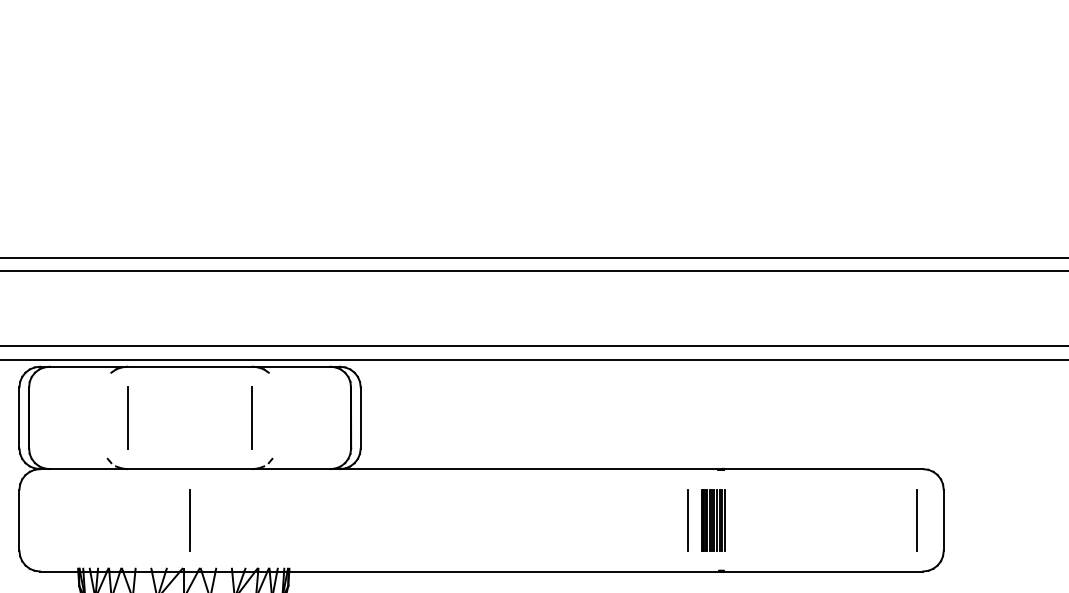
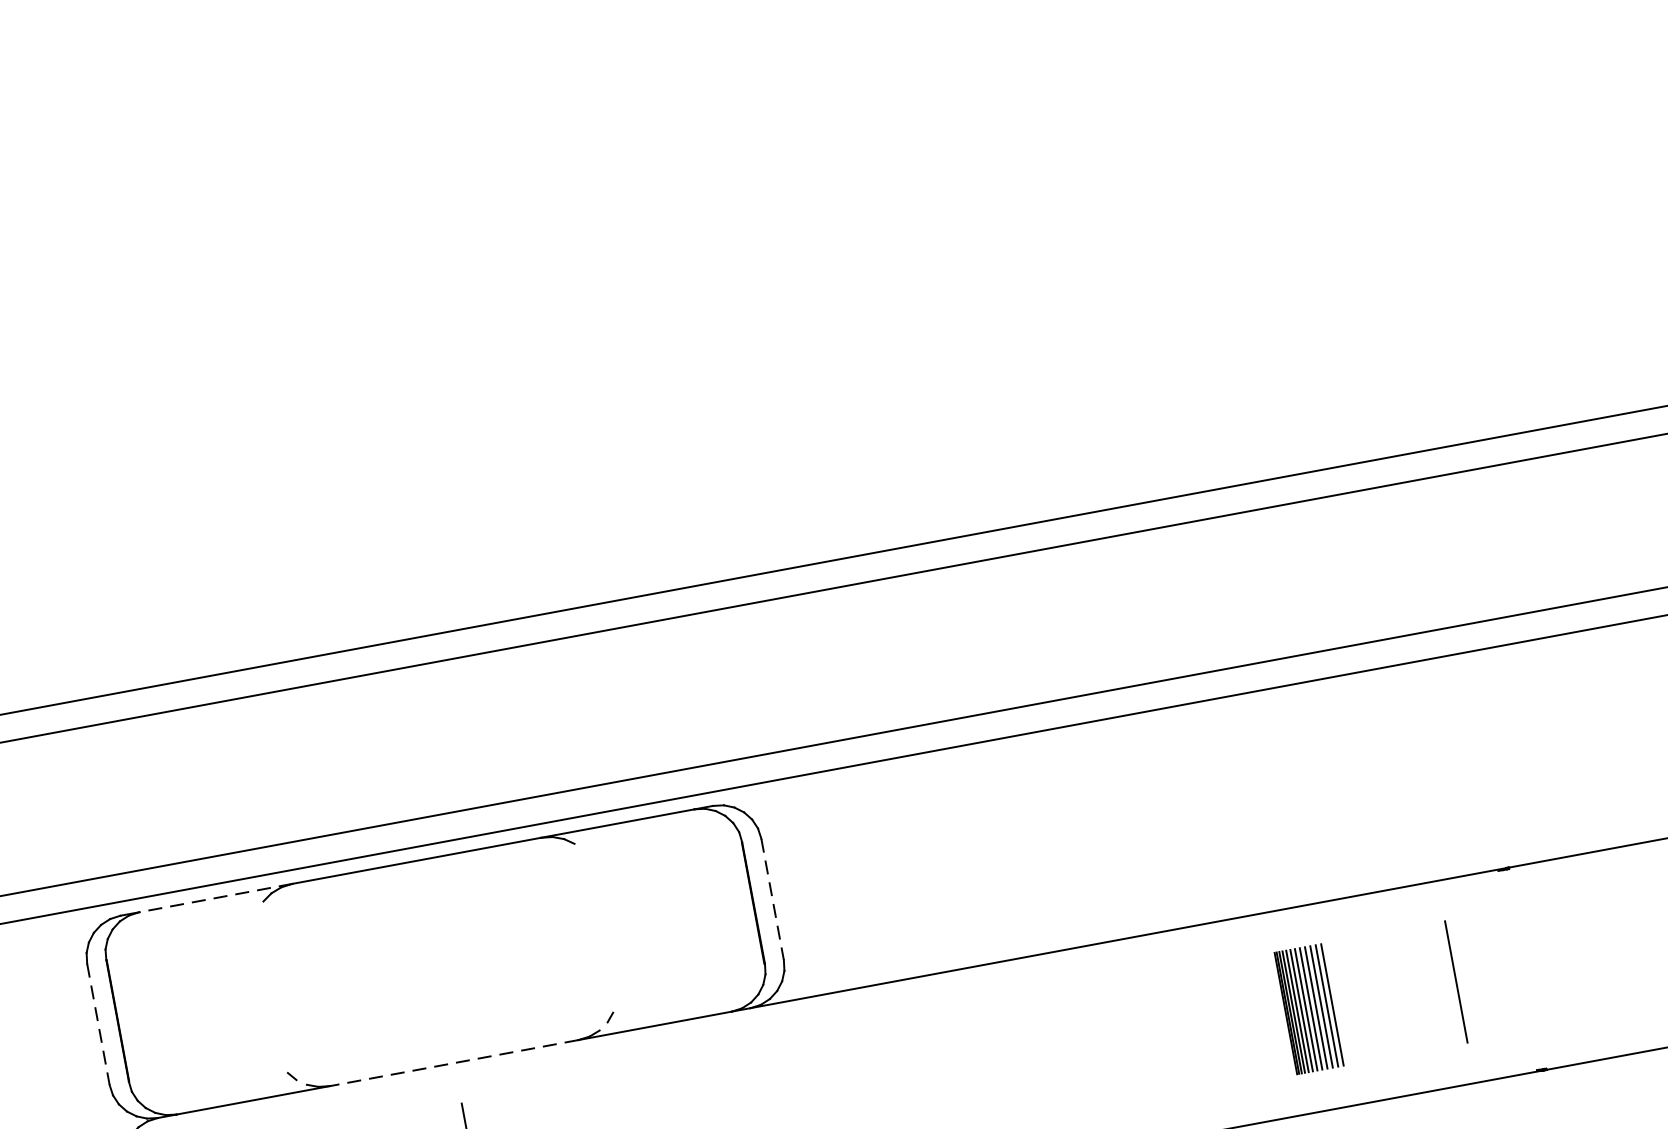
line: (88, 366) -> (215, 897), solid -> dashed
line: (19, 417) -> (98, 1023), solid -> dashed
line: (127, 417) -> (311, 984), removed
line: (251, 417) -> (556, 938), removed
line: (360, 417) -> (772, 898), solid -> dashed
line: (190, 469) -> (455, 1063), solid -> dashed
part: (713, 520) -> (1309, 1009), moved

